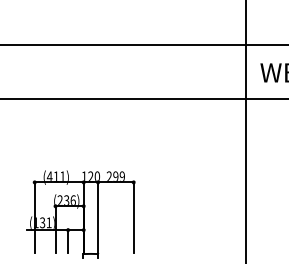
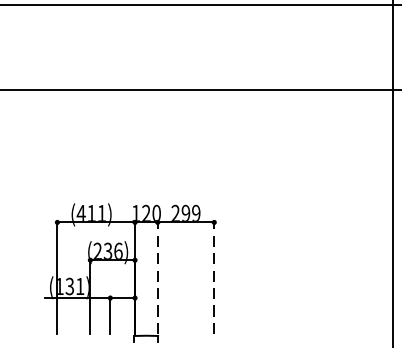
line: (98, 217) -> (158, 278), solid -> dashed
line: (133, 217) -> (213, 278), solid -> dashed

